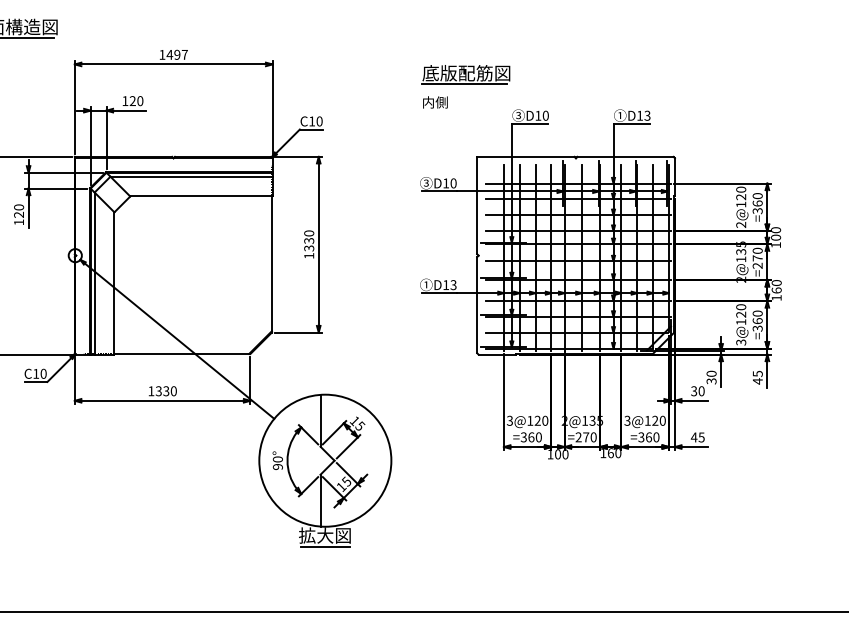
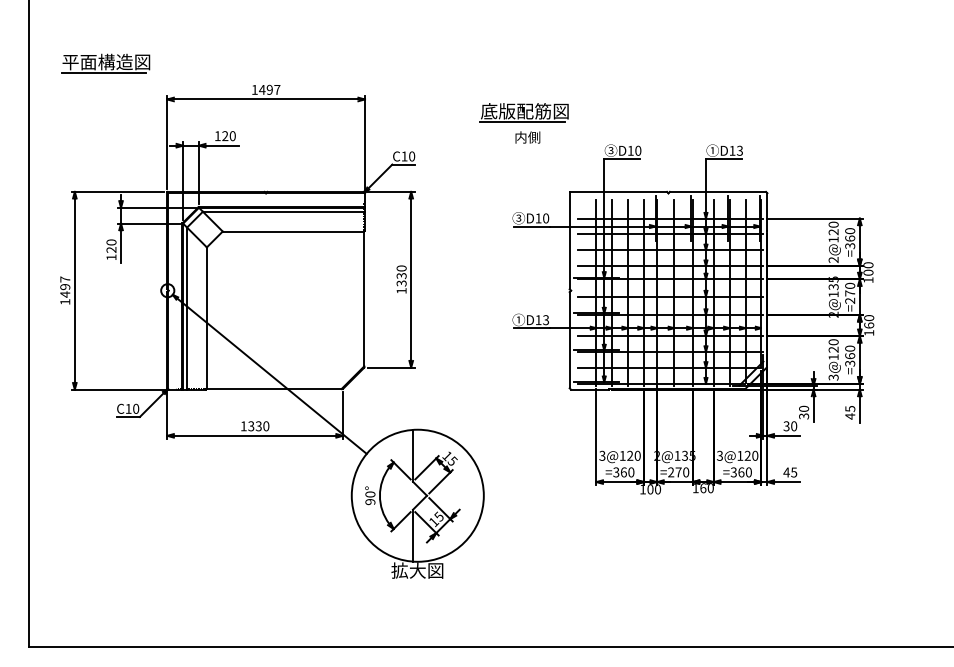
part: (465, 74) -> (523, 112), moved
line: (325, 546) -> (417, 581), removed

